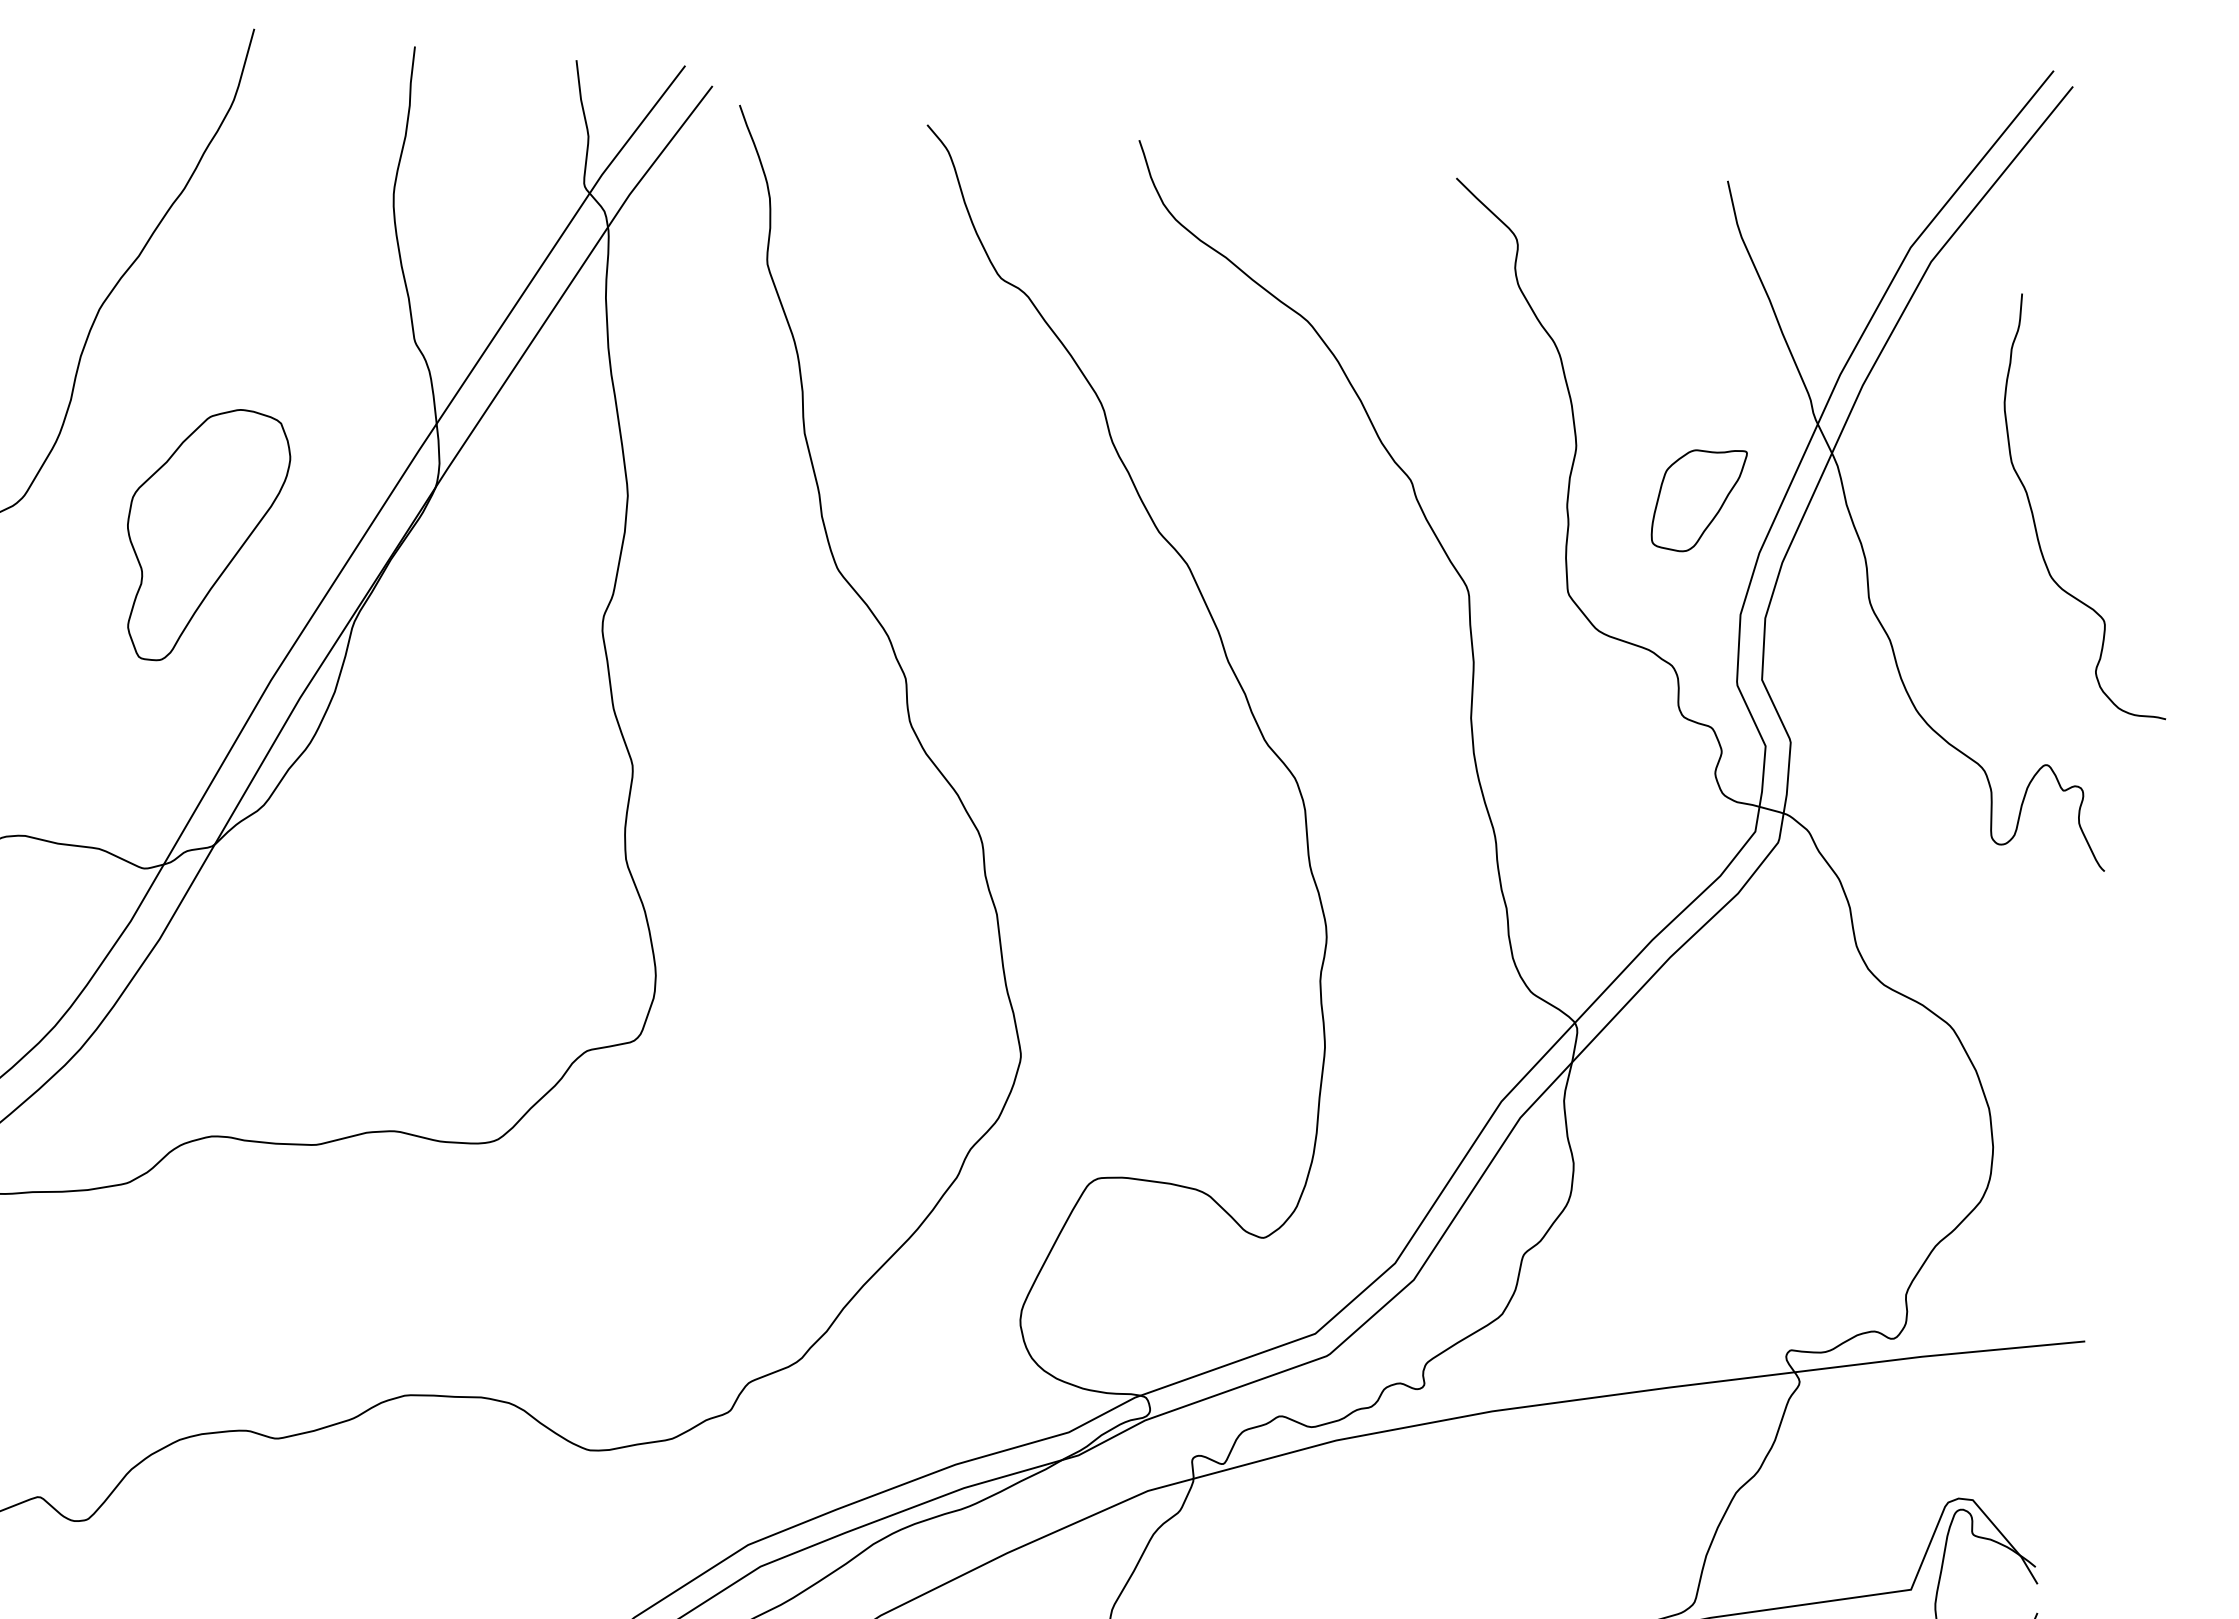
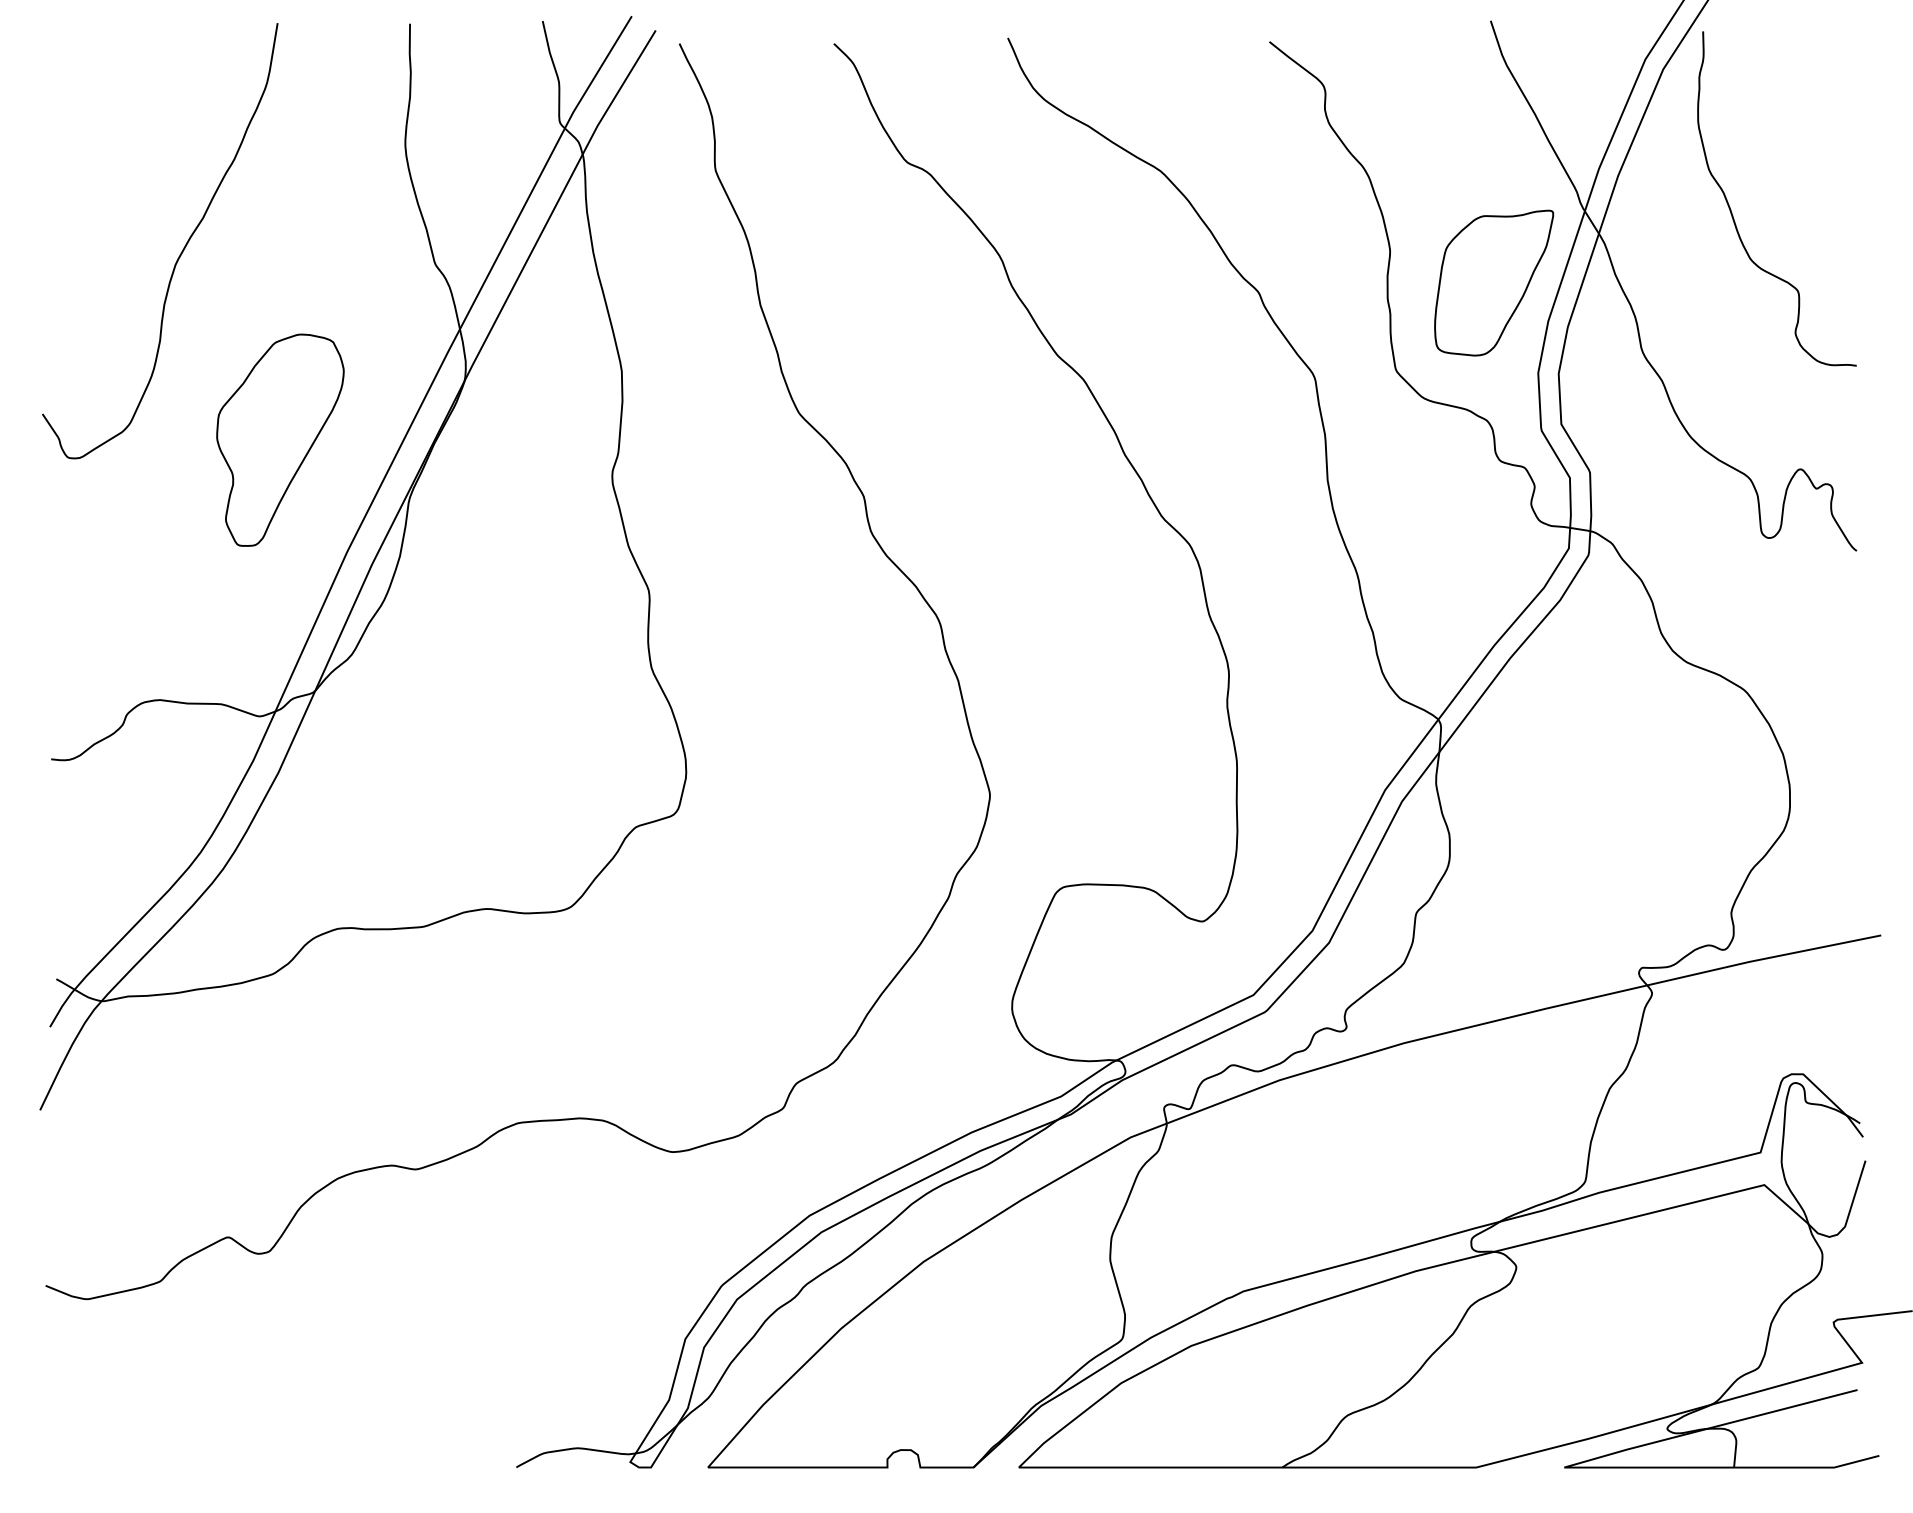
part: (1698, 499) -> (1494, 282), size x1.67
curve: (2034, 517) -> (1732, 212), moved

